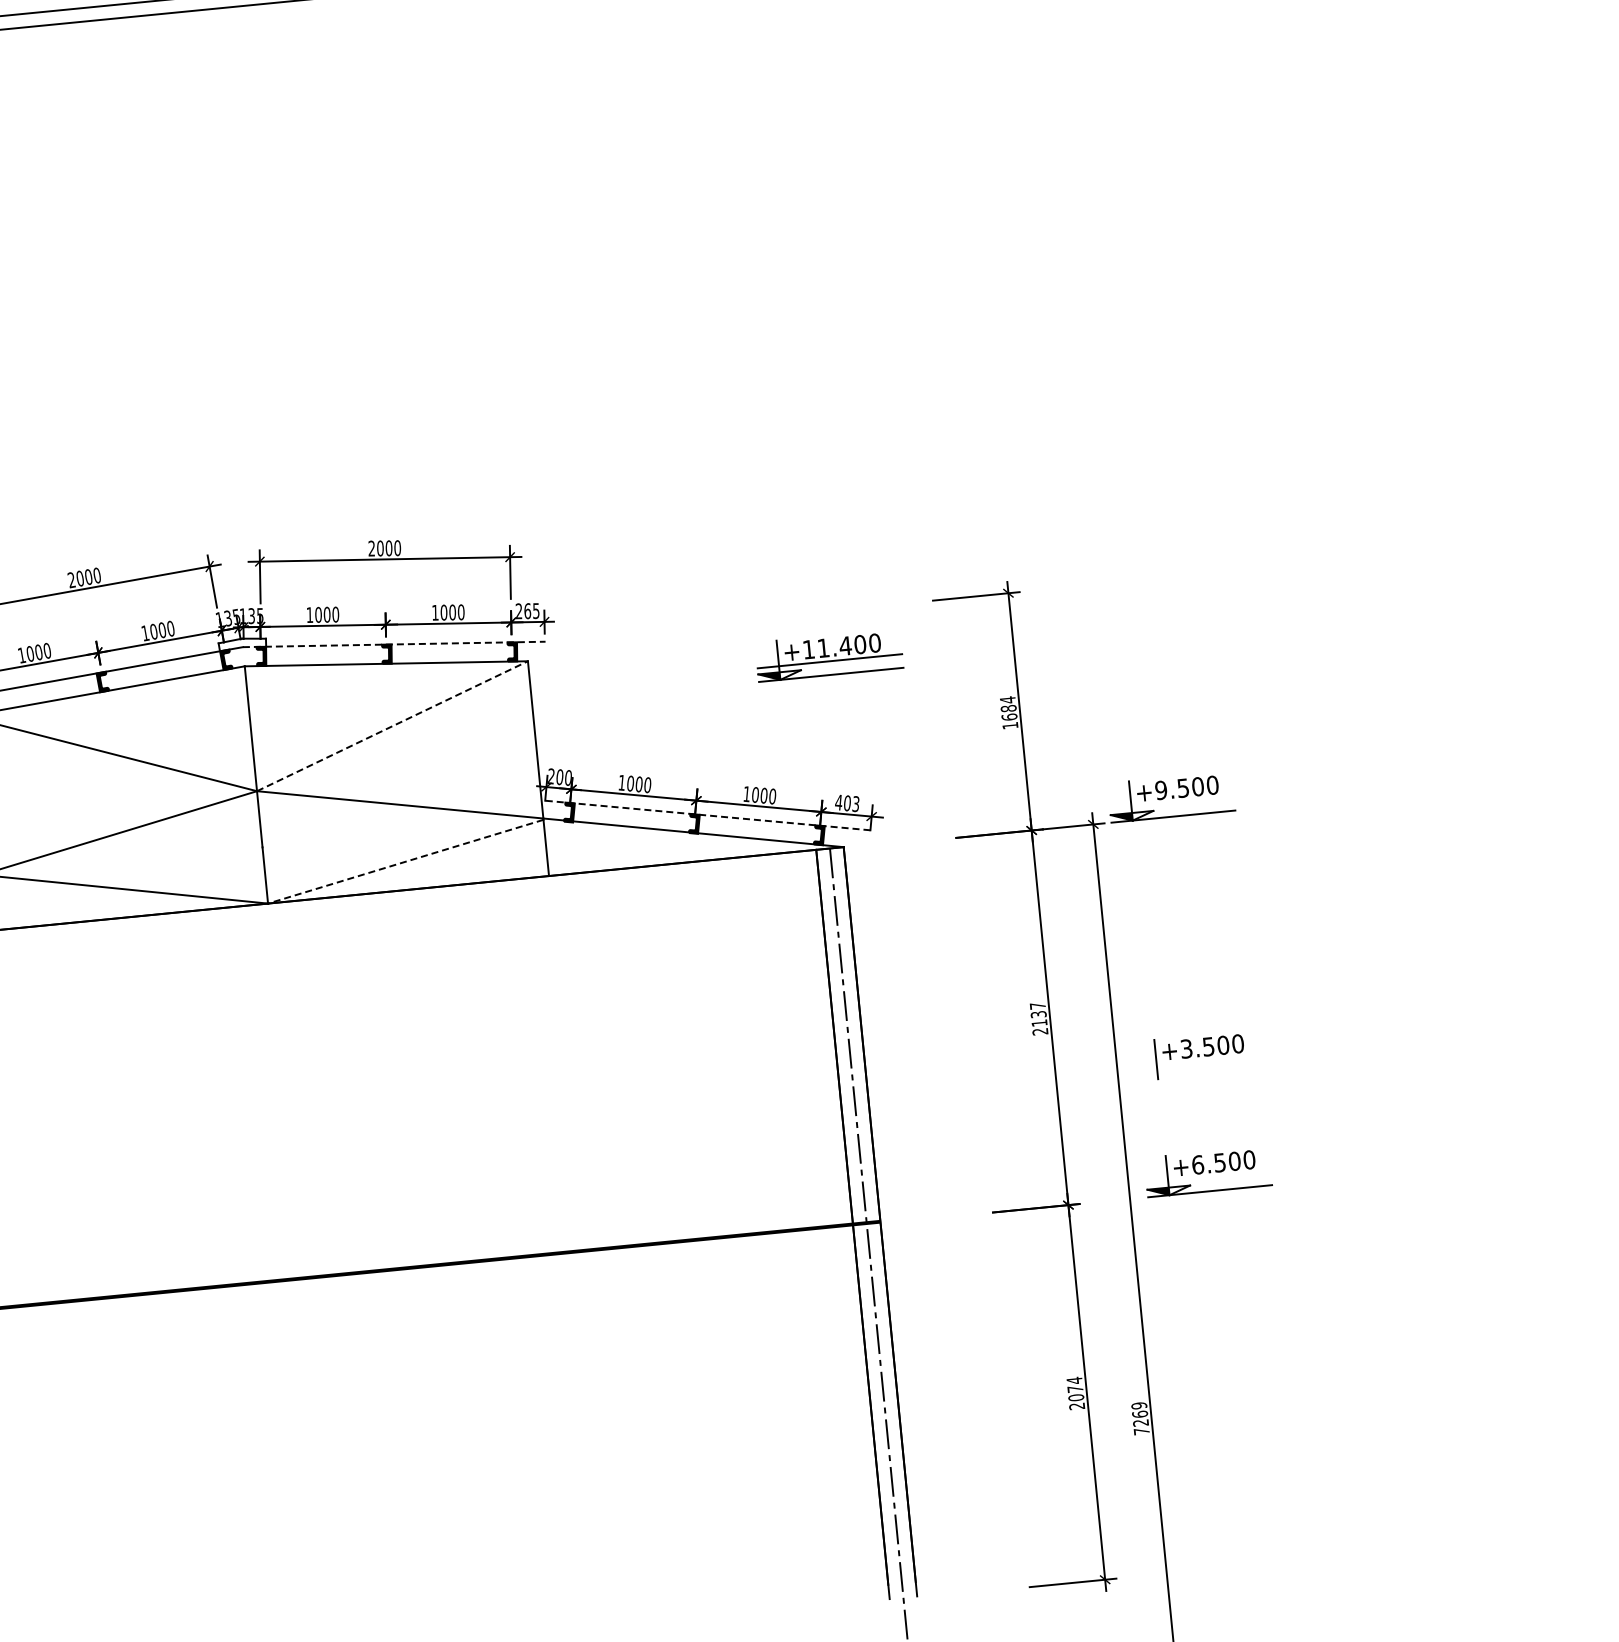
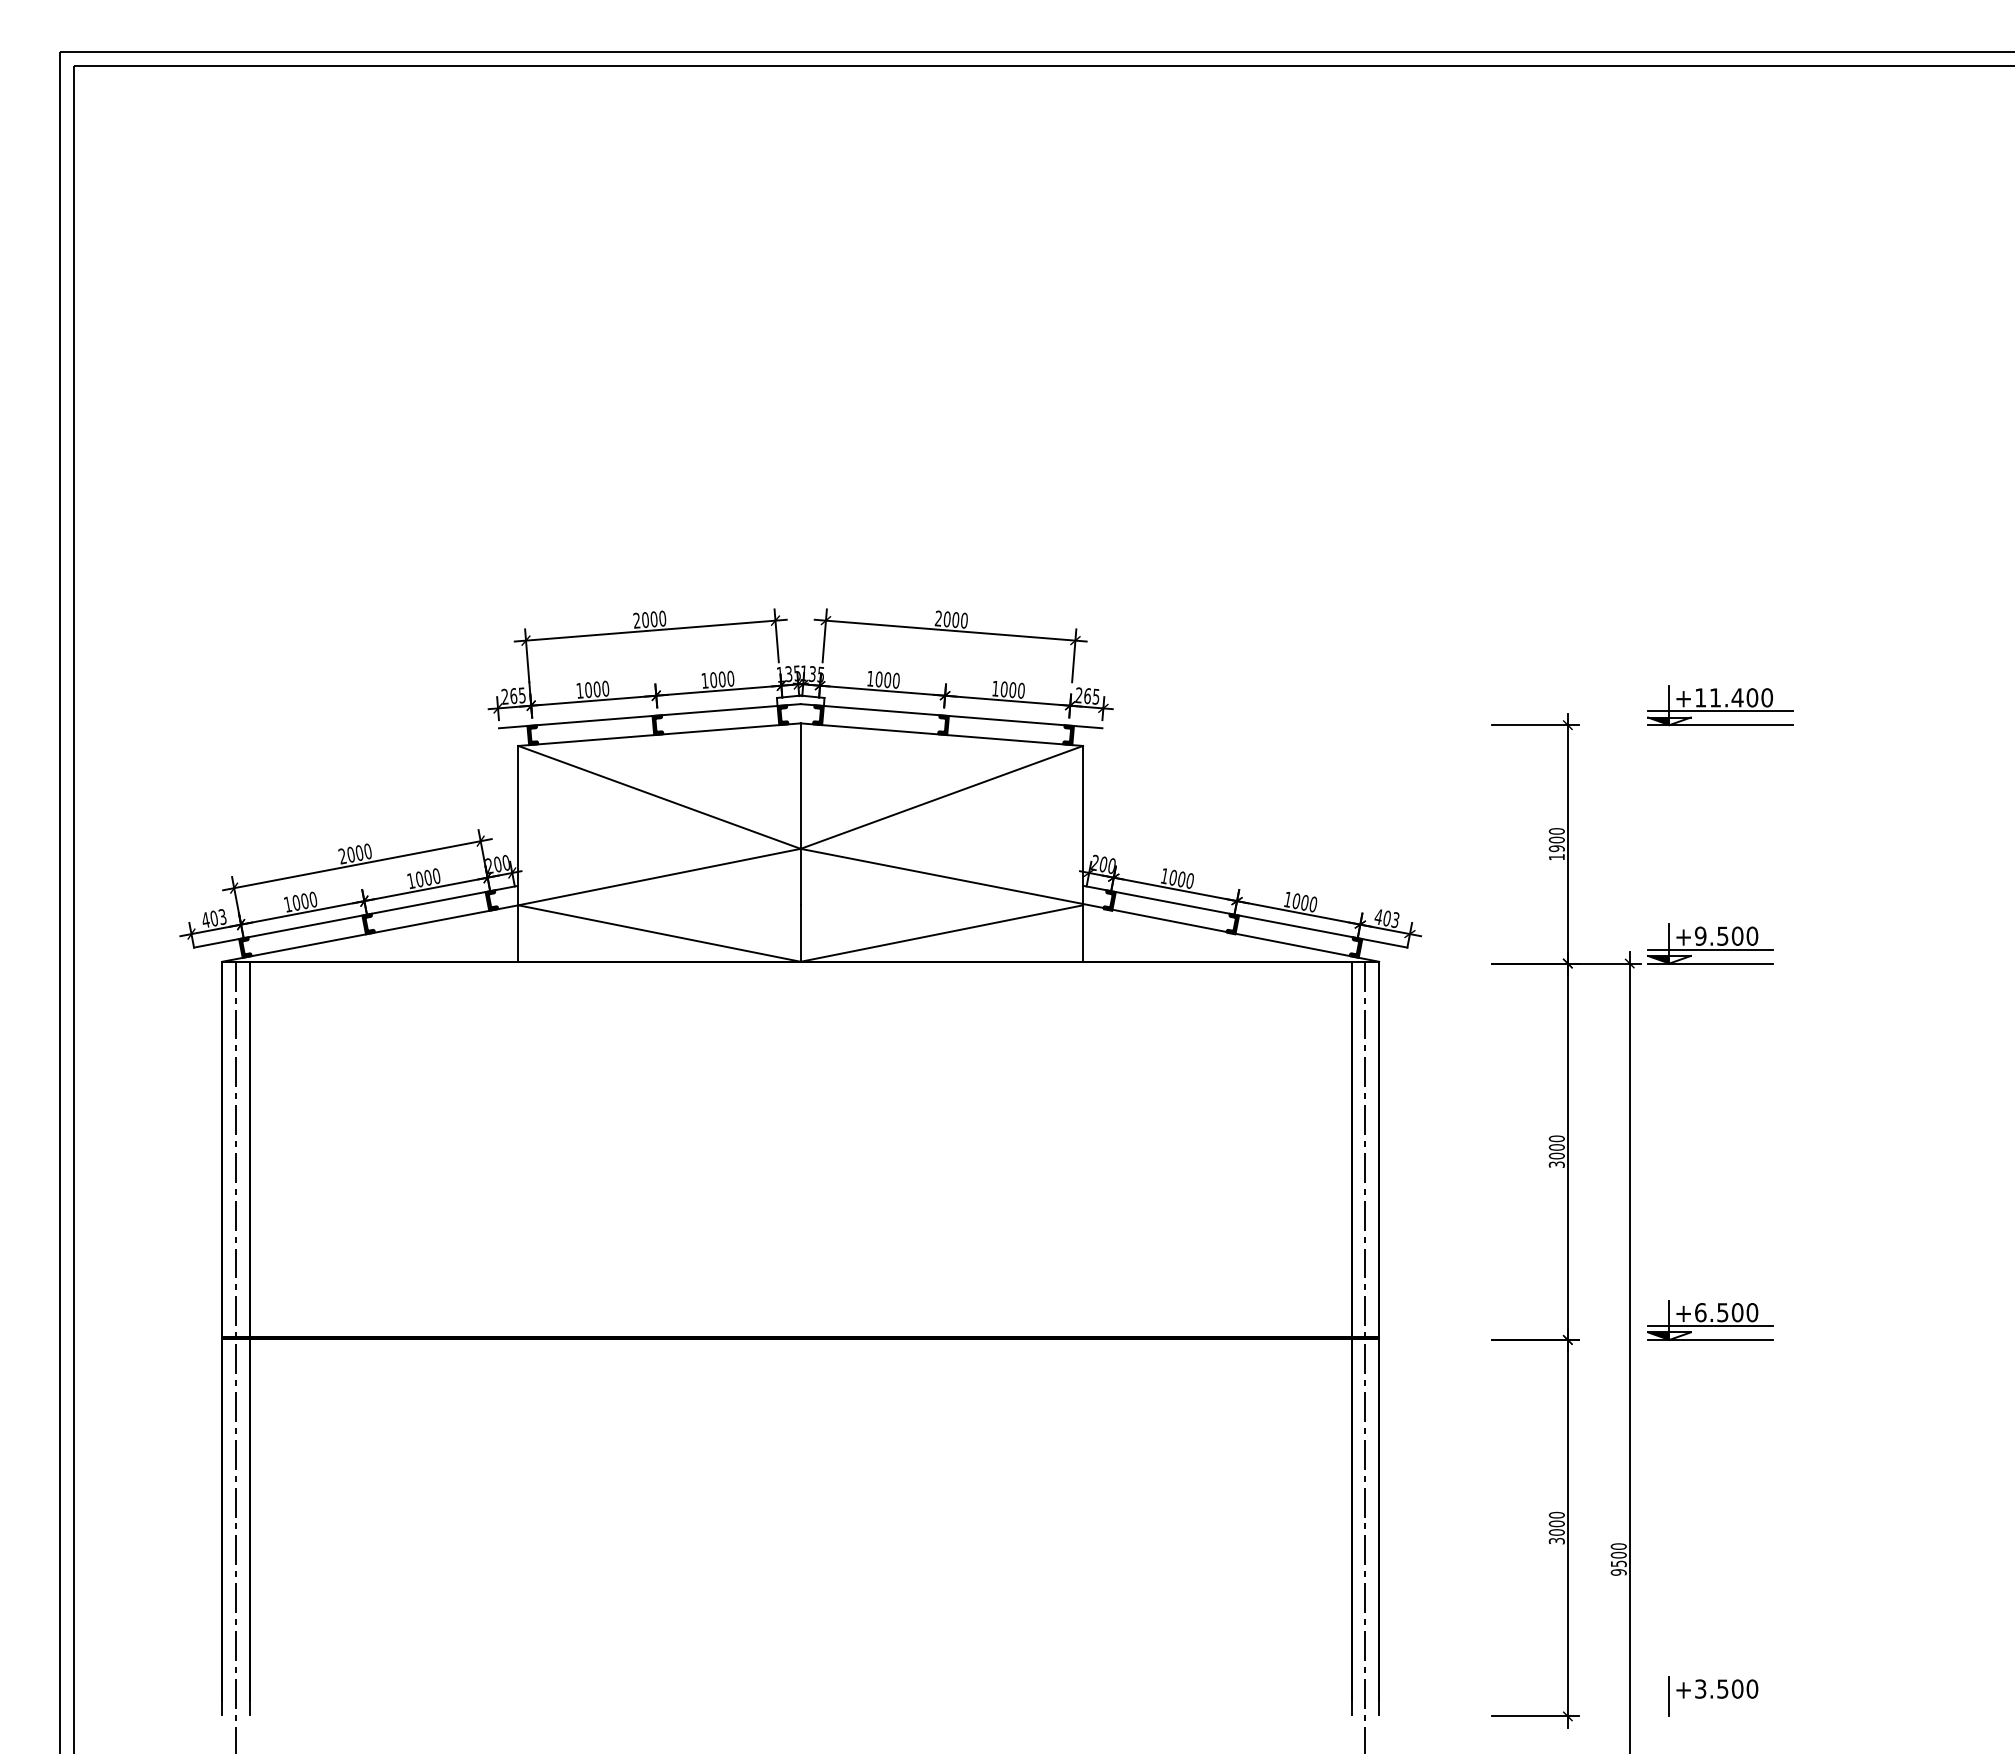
line: (395, 644) -> (952, 716), dashed -> solid
part: (829, 655) -> (1720, 705), moved
text: (1008, 708) -> (1556, 839), 1684 -> 1900
line: (393, 726) -> (942, 797), dashed -> solid
line: (1172, 802) -> (1710, 949), added
line: (705, 815) -> (1244, 916), dashed -> solid
line: (405, 861) -> (941, 933), dashed -> solid
text: (1038, 1018) -> (1556, 1151), 2137 -> 3000
part: (1200, 1055) -> (1713, 1696), moved
line: (1209, 1177) -> (1710, 1326), added
text: (1075, 1392) -> (1556, 1527), 2074 -> 3000
text: (1140, 1418) -> (1618, 1559), 7269 -> 9500

